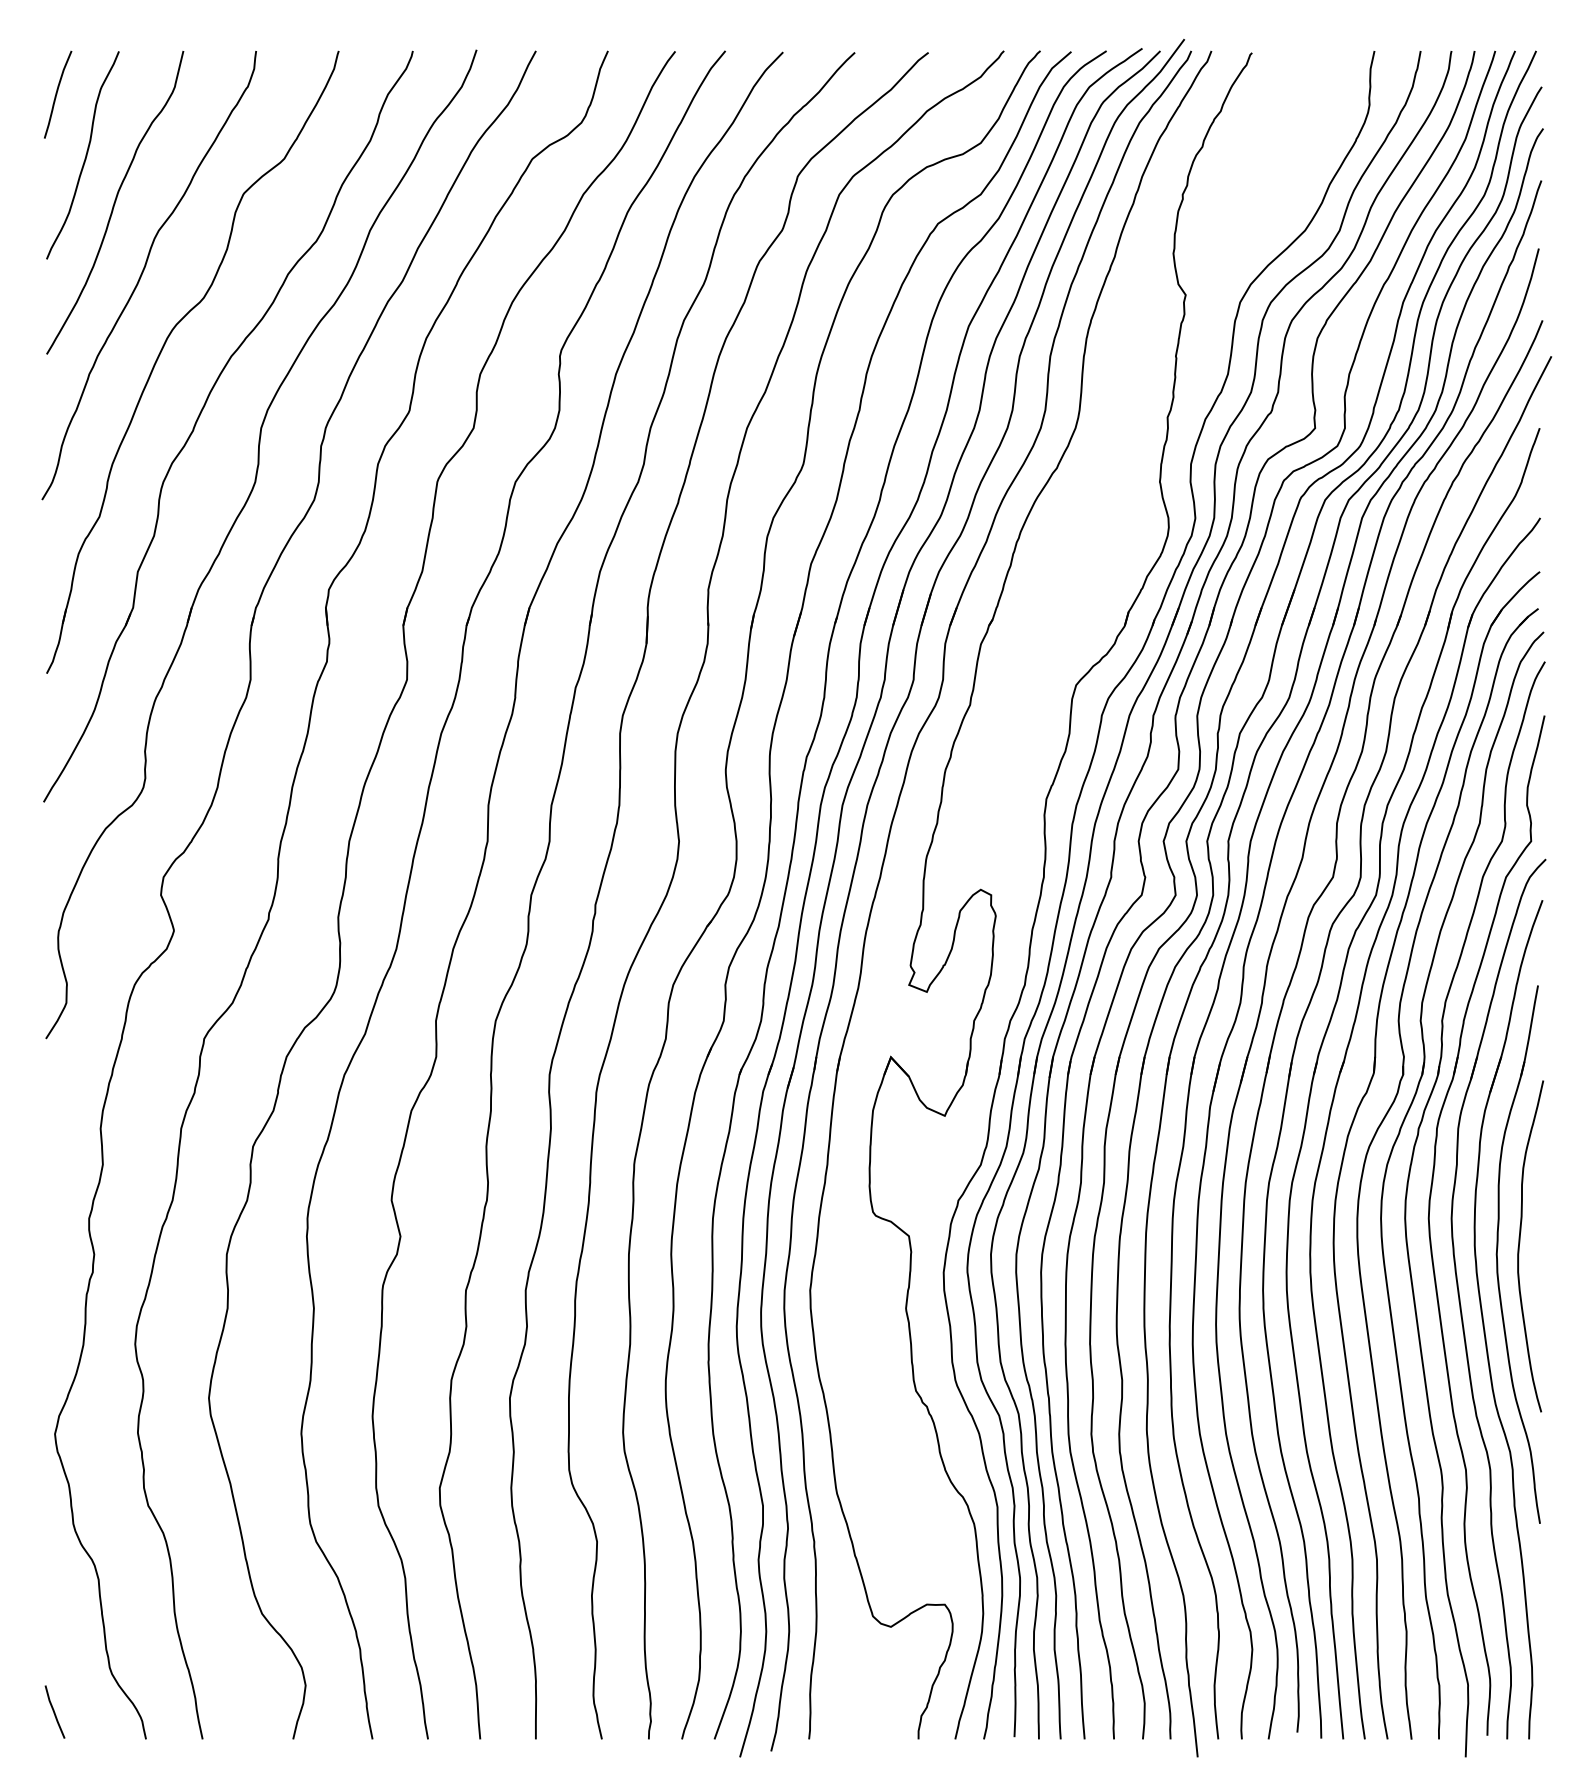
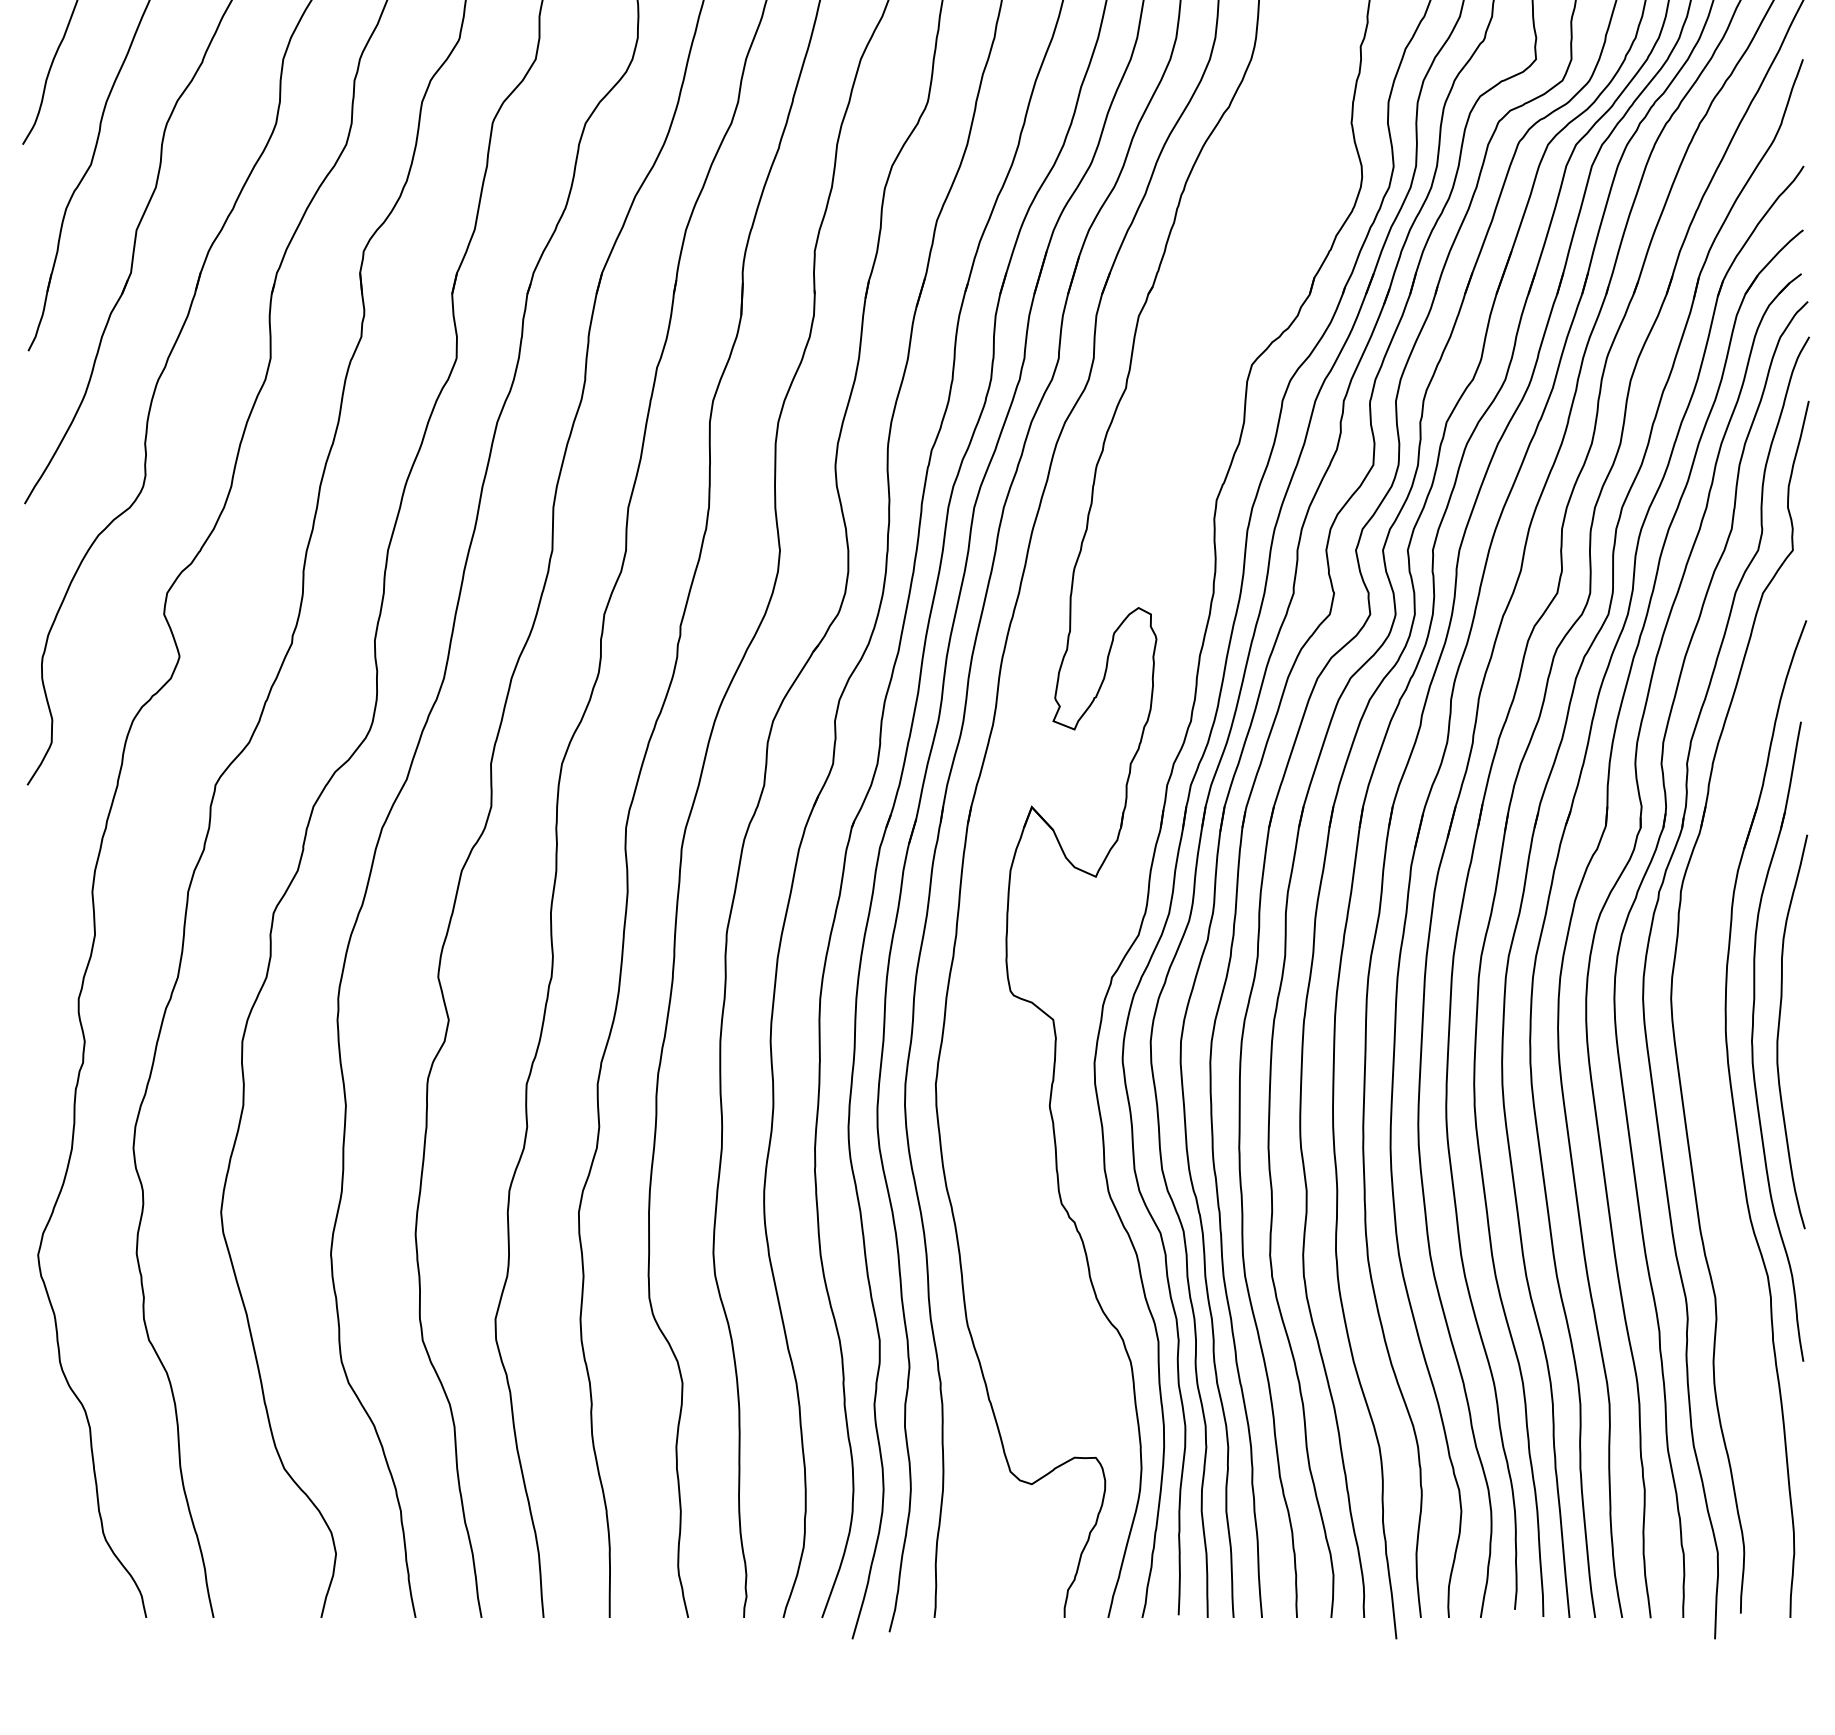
part: (1461, 1305) -> (1710, 1102), removed
line: (54, 1711) -> (37, 1584), removed

